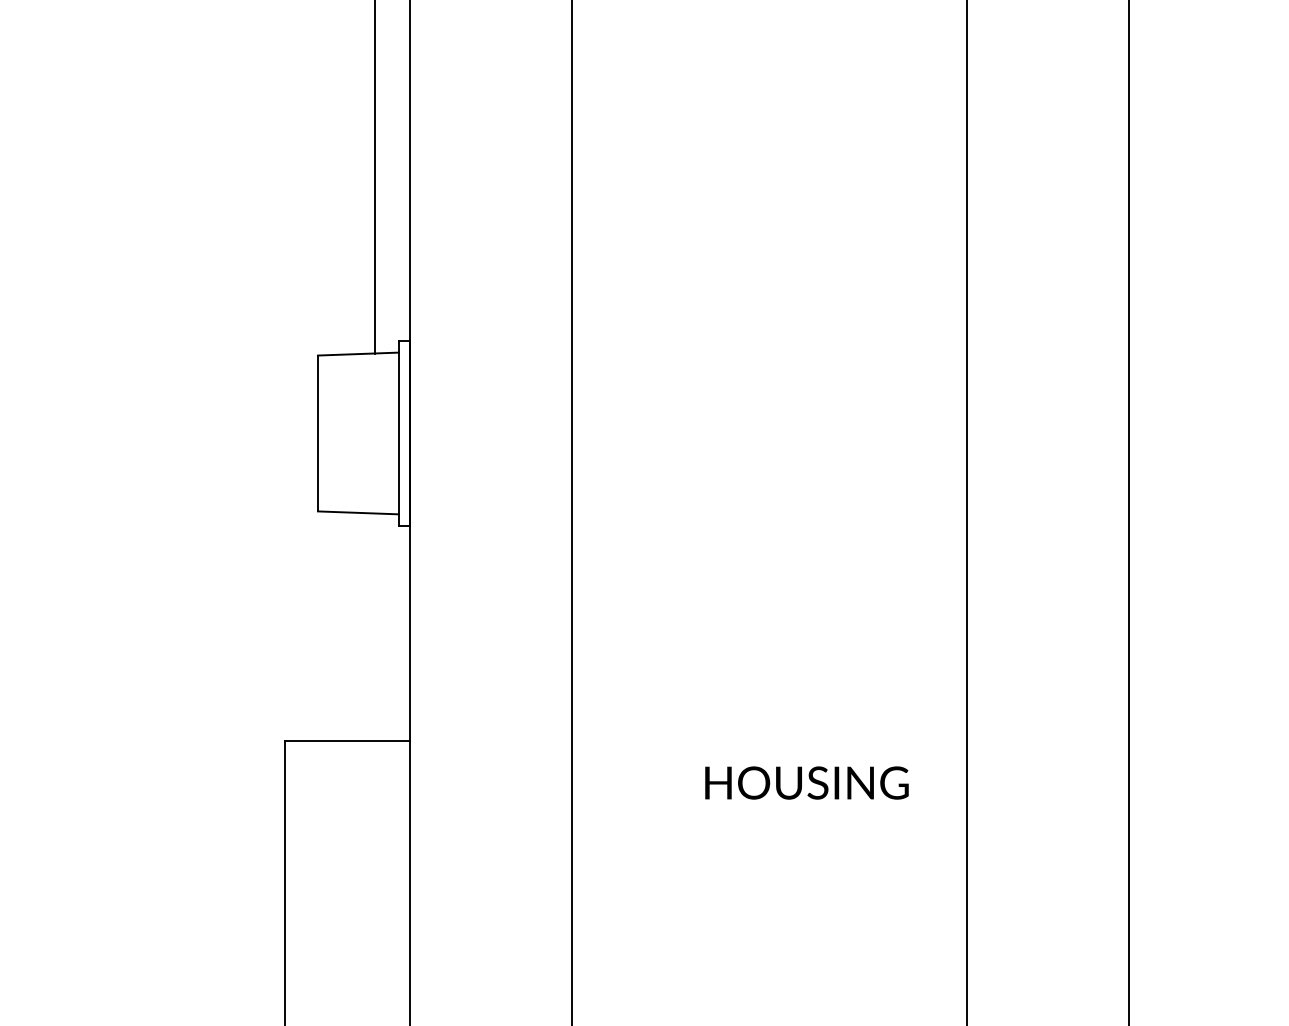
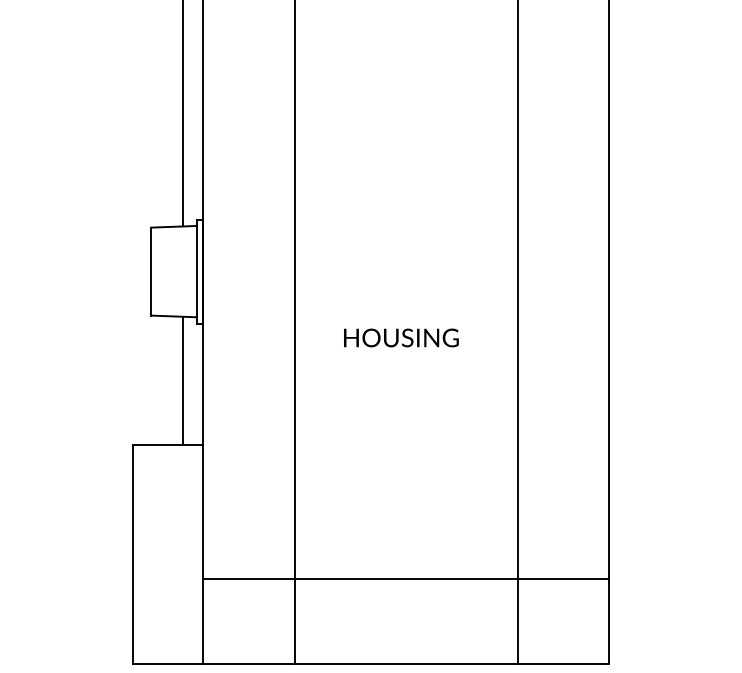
line: (374, 626) -> (183, 380), added
text: (807, 782) -> (401, 337), moved
line: (769, 977) -> (406, 578), added

